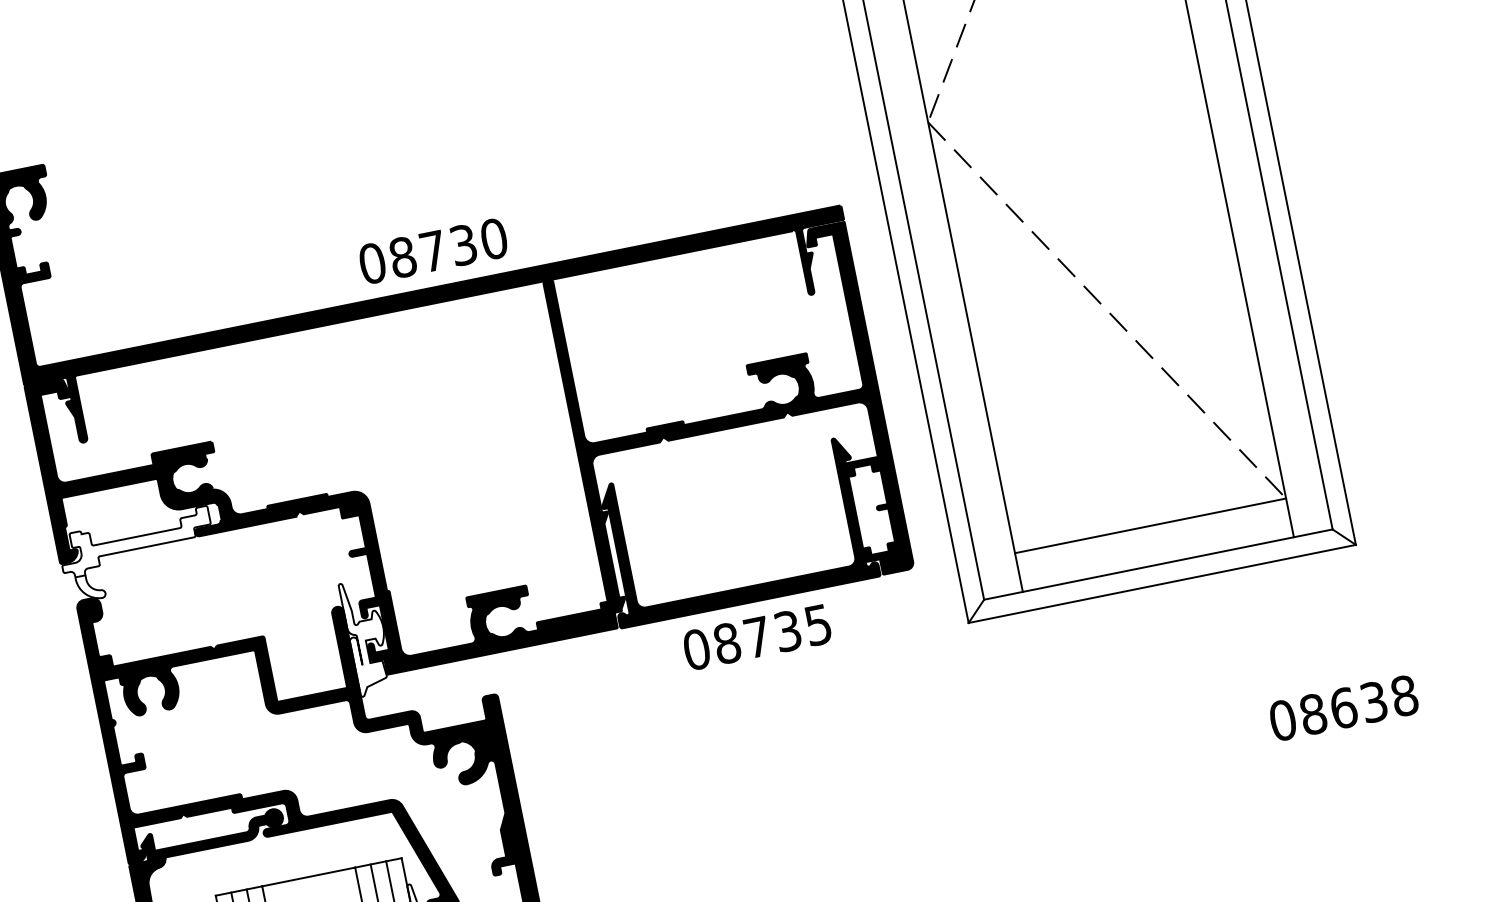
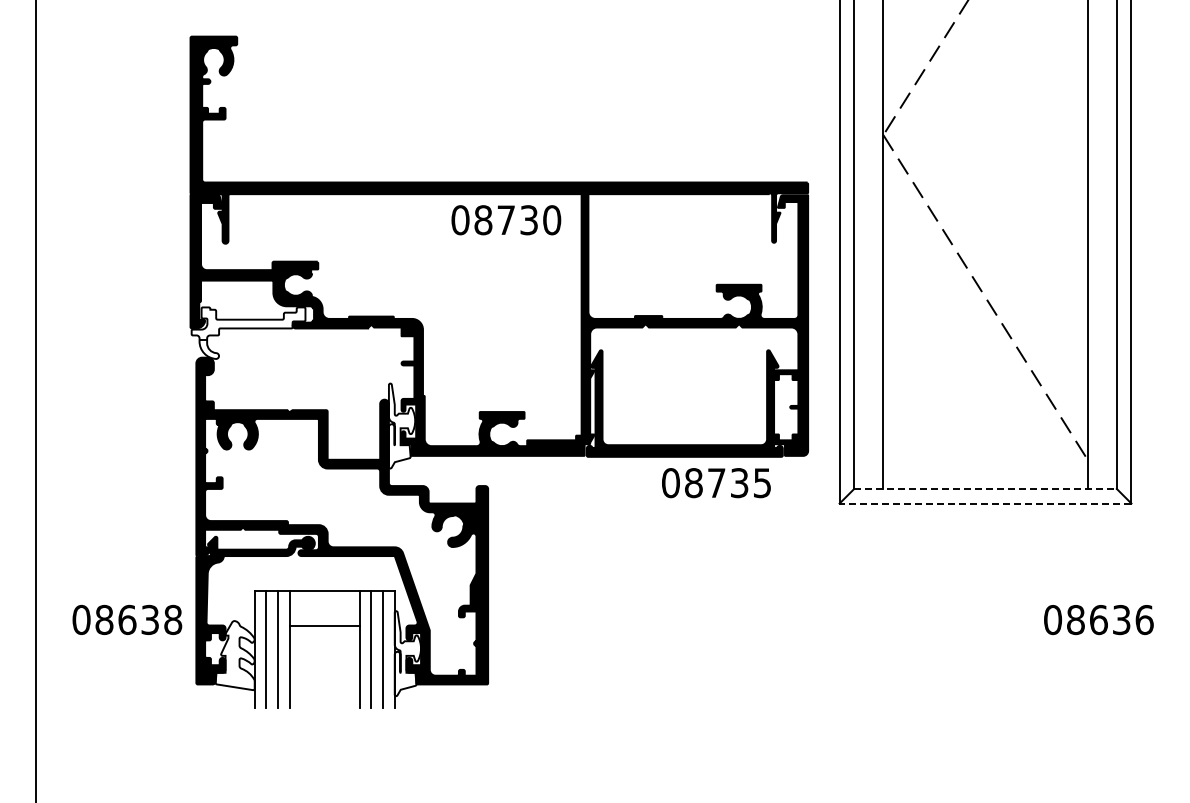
text: (433, 251) -> (506, 220), moved
line: (1150, 525) -> (985, 459), removed
line: (1159, 563) -> (986, 488), solid -> dashed
line: (1162, 583) -> (985, 503), solid -> dashed
text: (757, 637) -> (716, 483), moved
text: (1404, 695) -> (1144, 619), 08638 -> 08636

